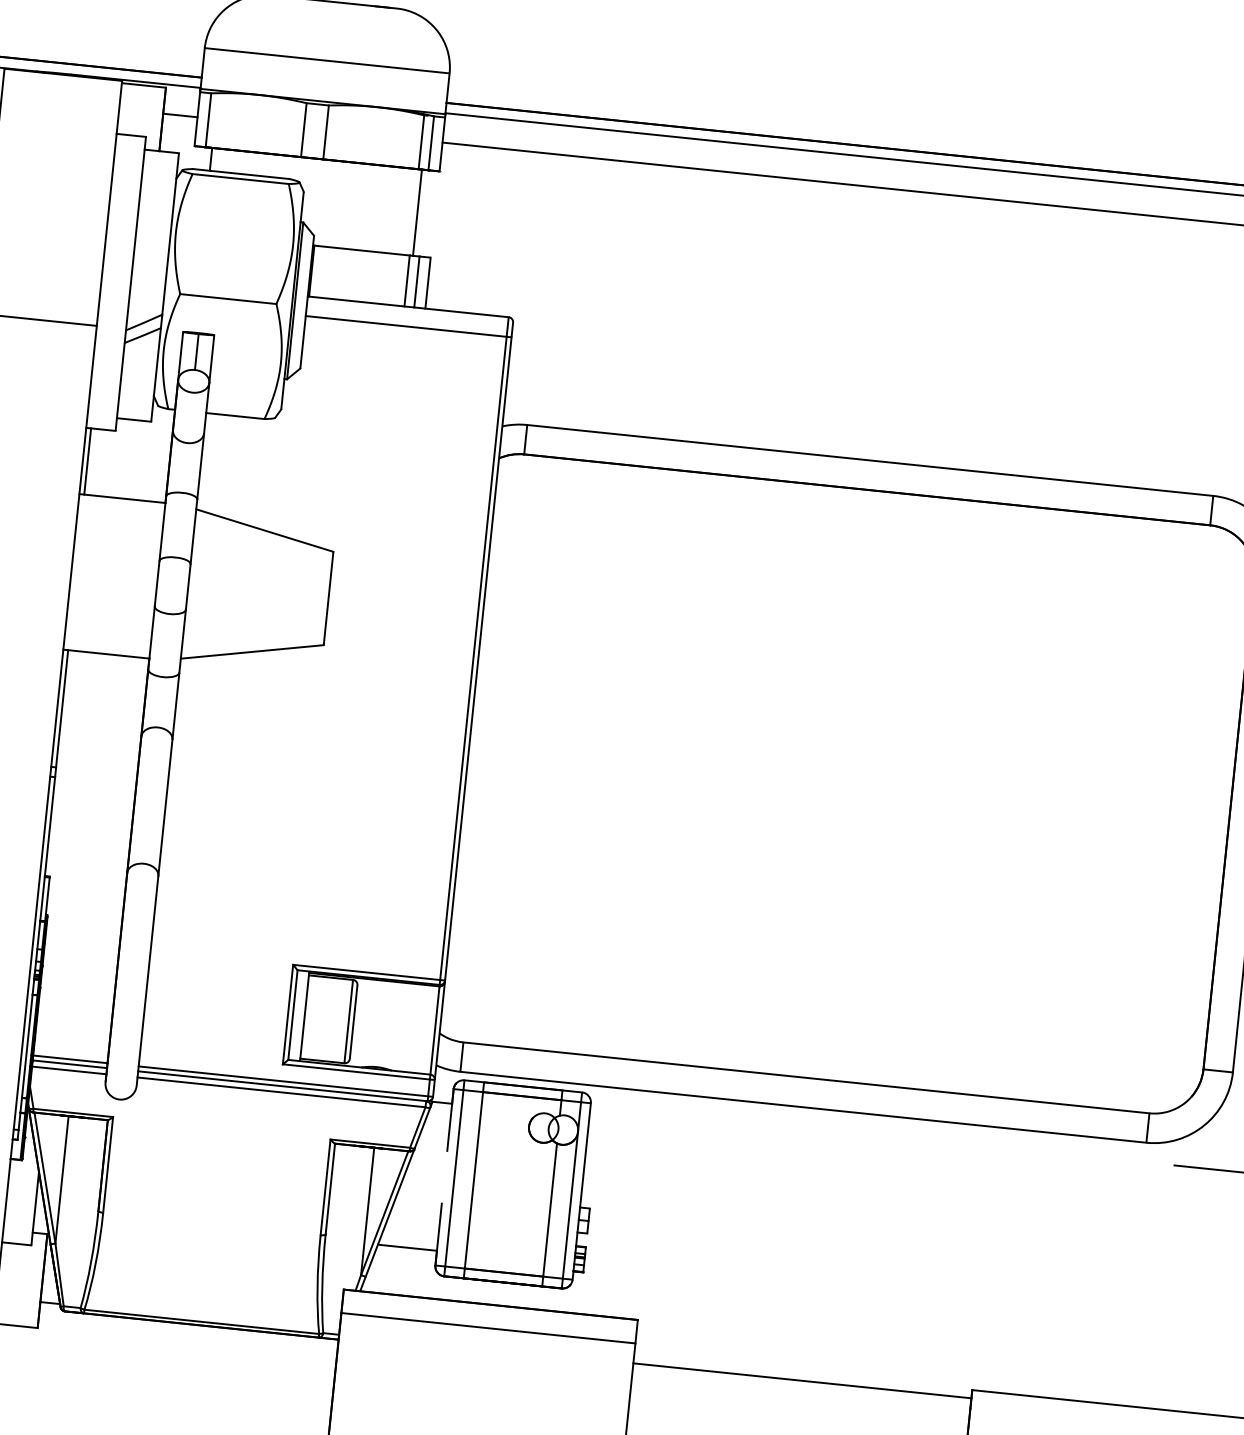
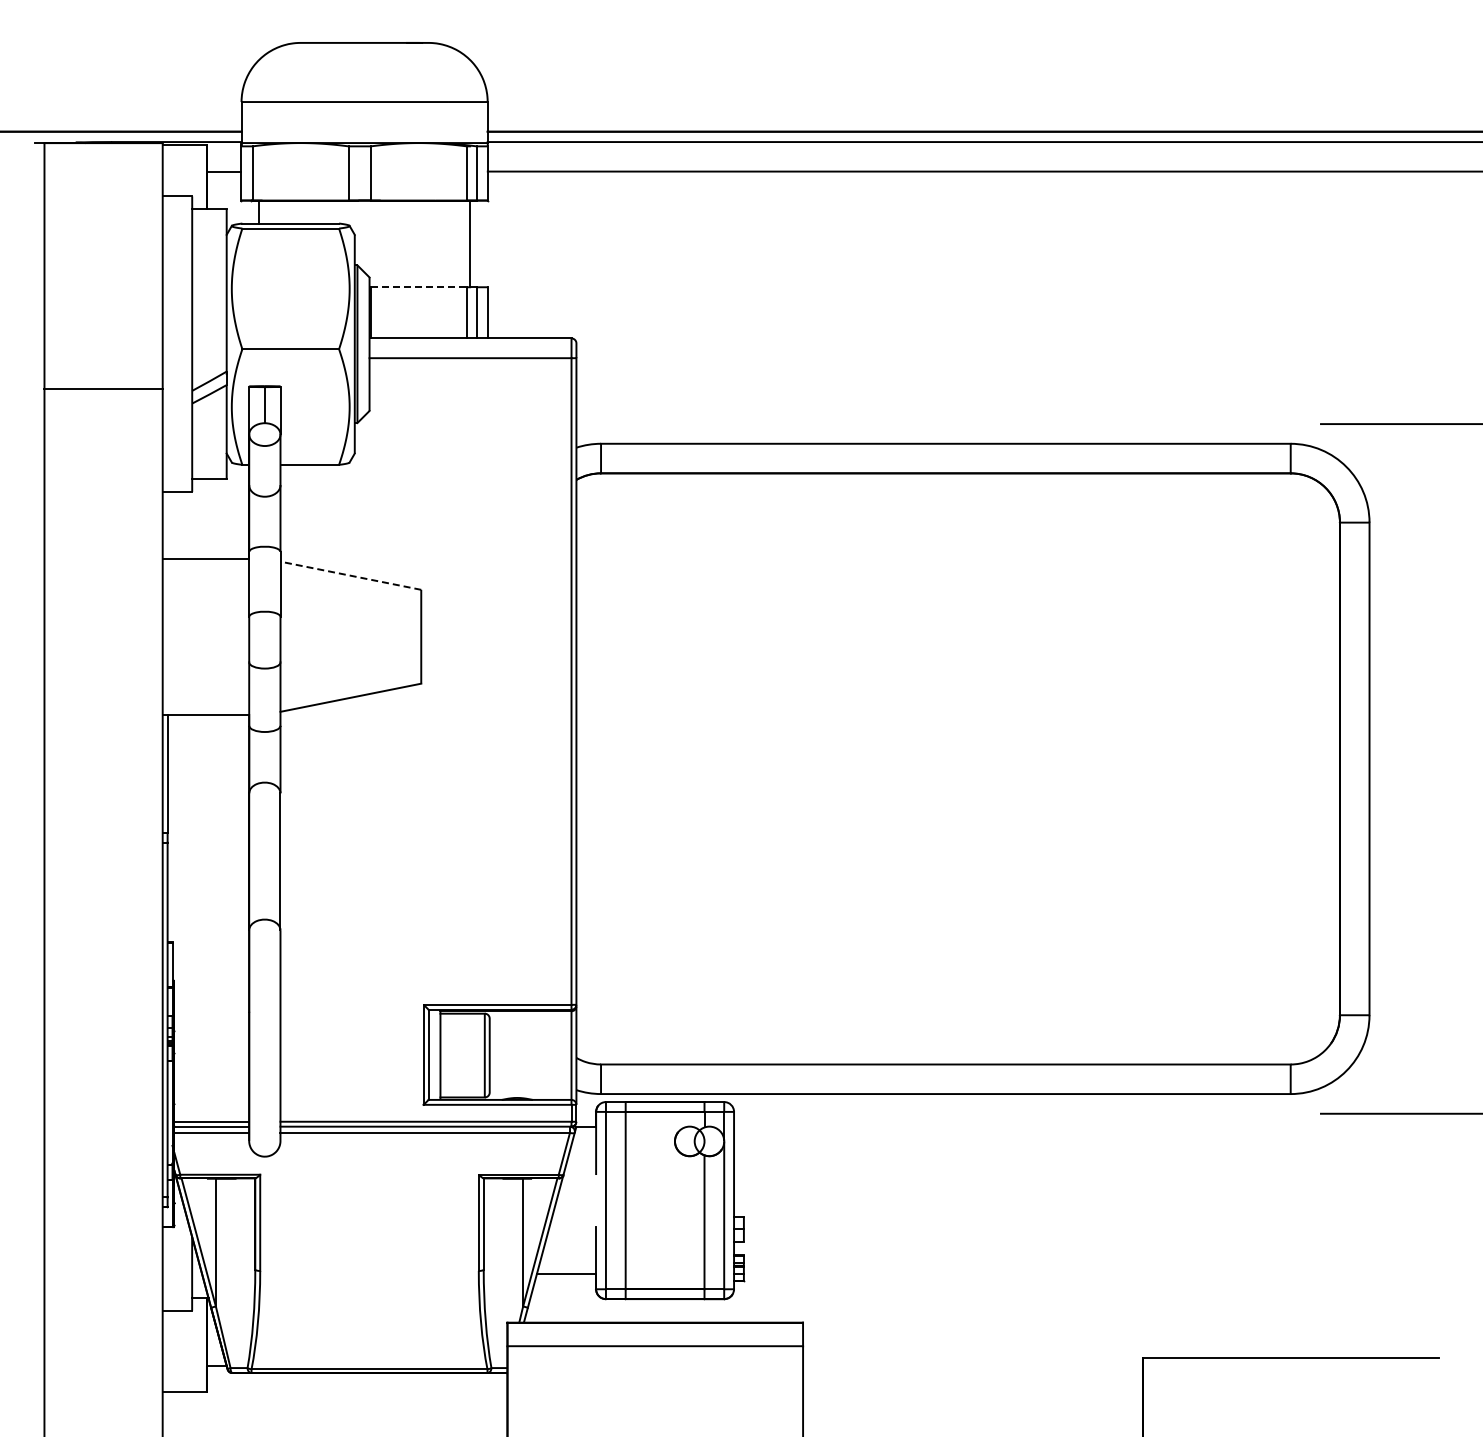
line: (361, 250) -> (418, 287), solid -> dashed
line: (87, 460) -> (167, 524), removed
line: (264, 530) -> (350, 575), solid -> dashed
line: (801, 1381) -> (972, 1366), removed

